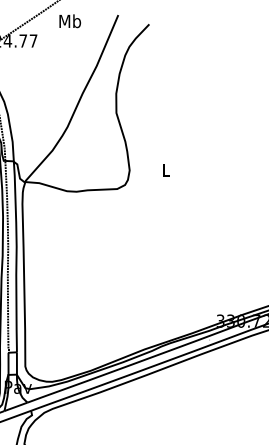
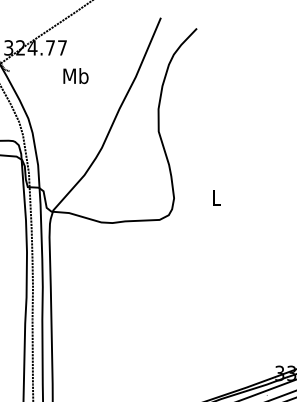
text: (69, 21) -> (75, 76), moved

